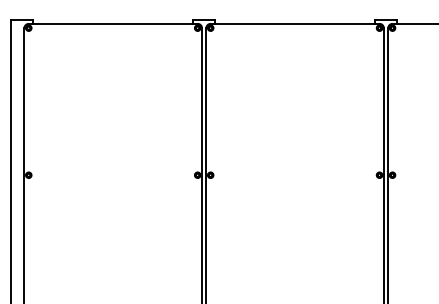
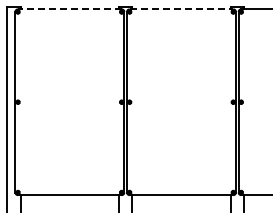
line: (112, 24) -> (69, 9), solid -> dashed
line: (295, 24) -> (181, 9), solid -> dashed

